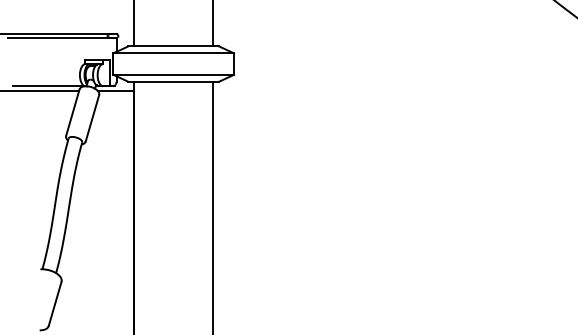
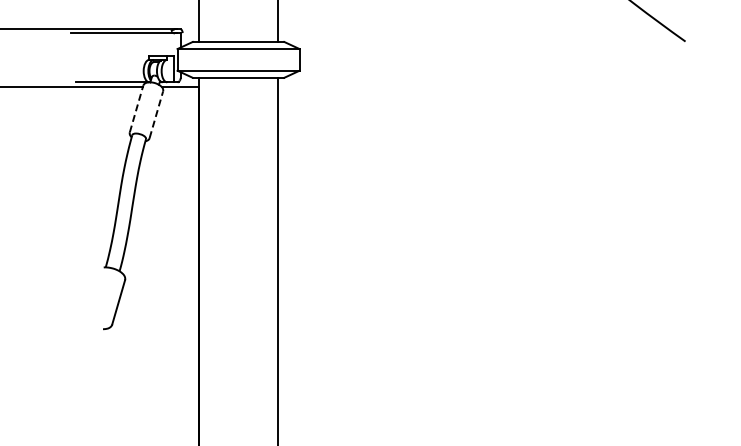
line: (72, 112) -> (136, 108), solid -> dashed
line: (92, 118) -> (156, 114), solid -> dashed

